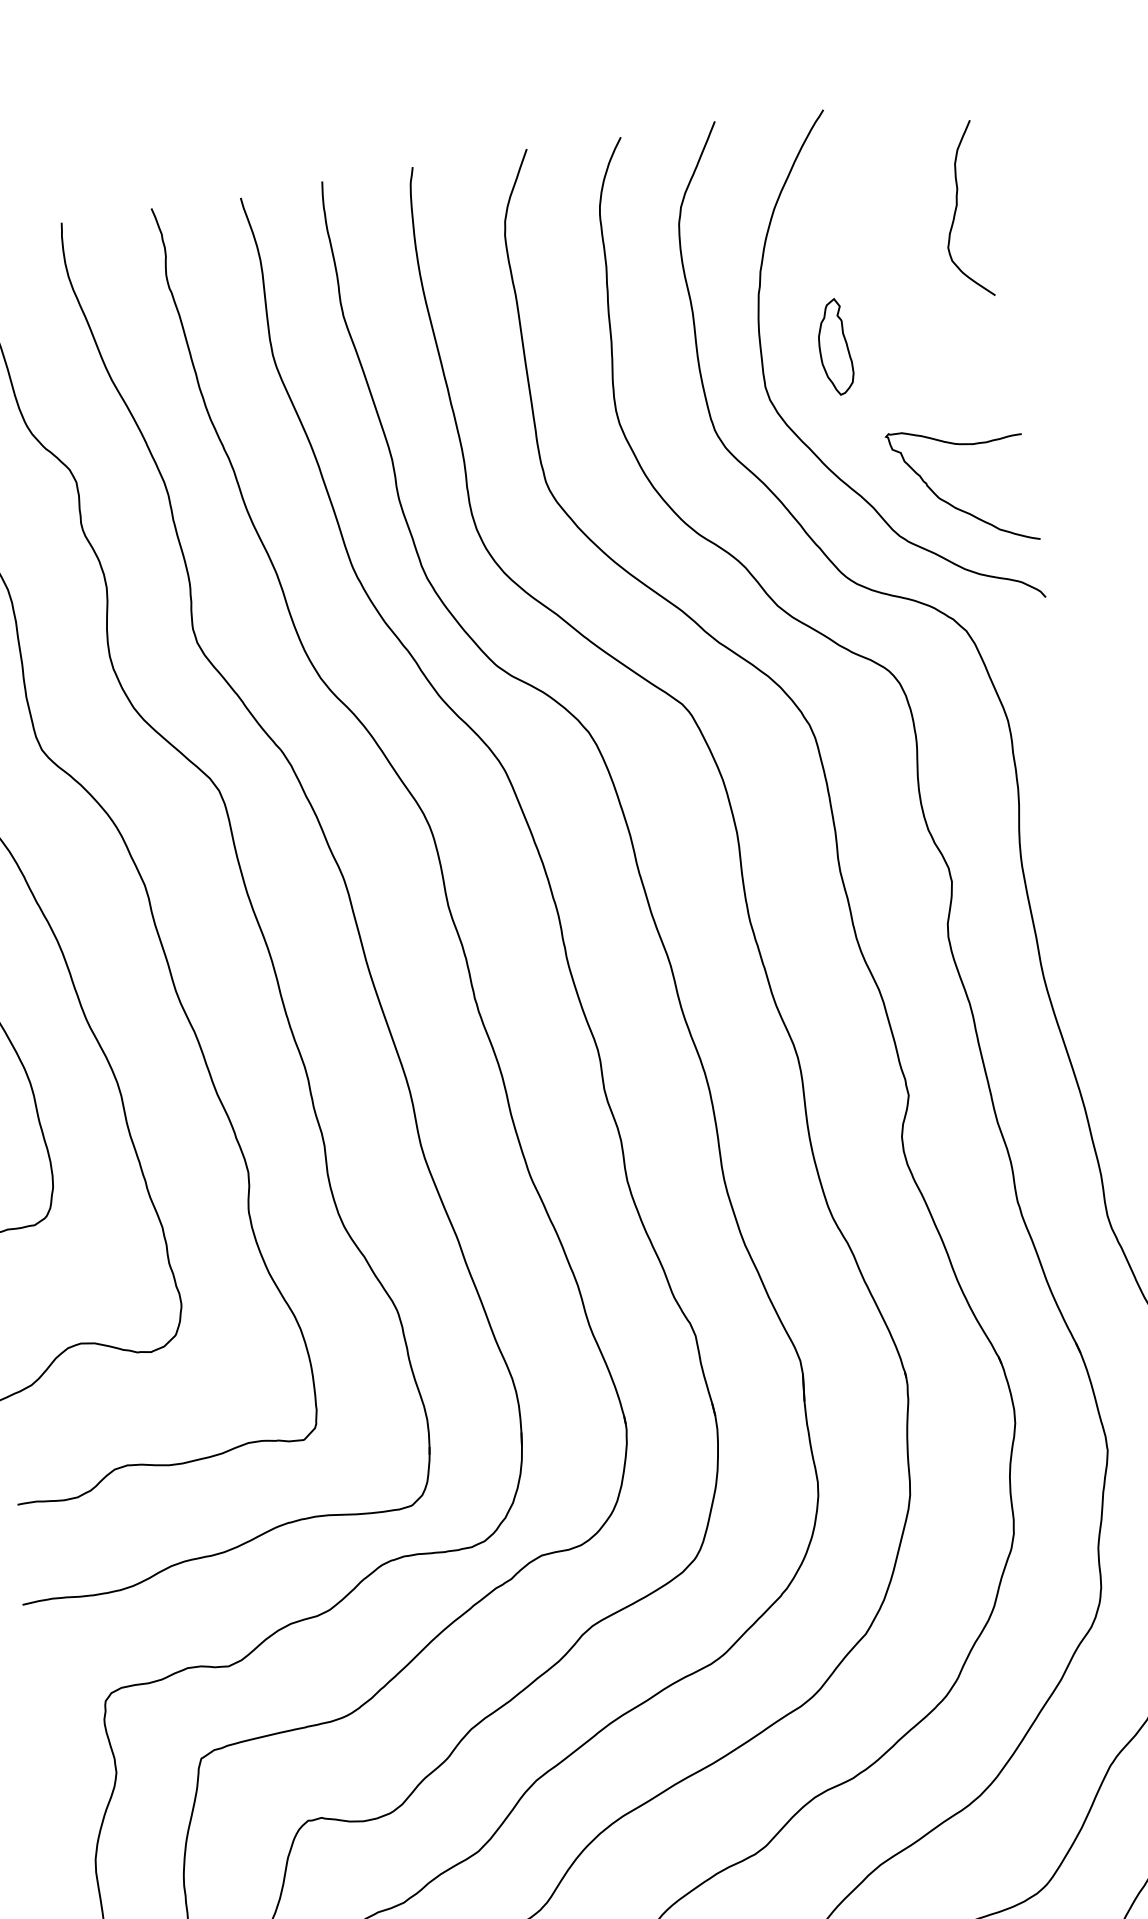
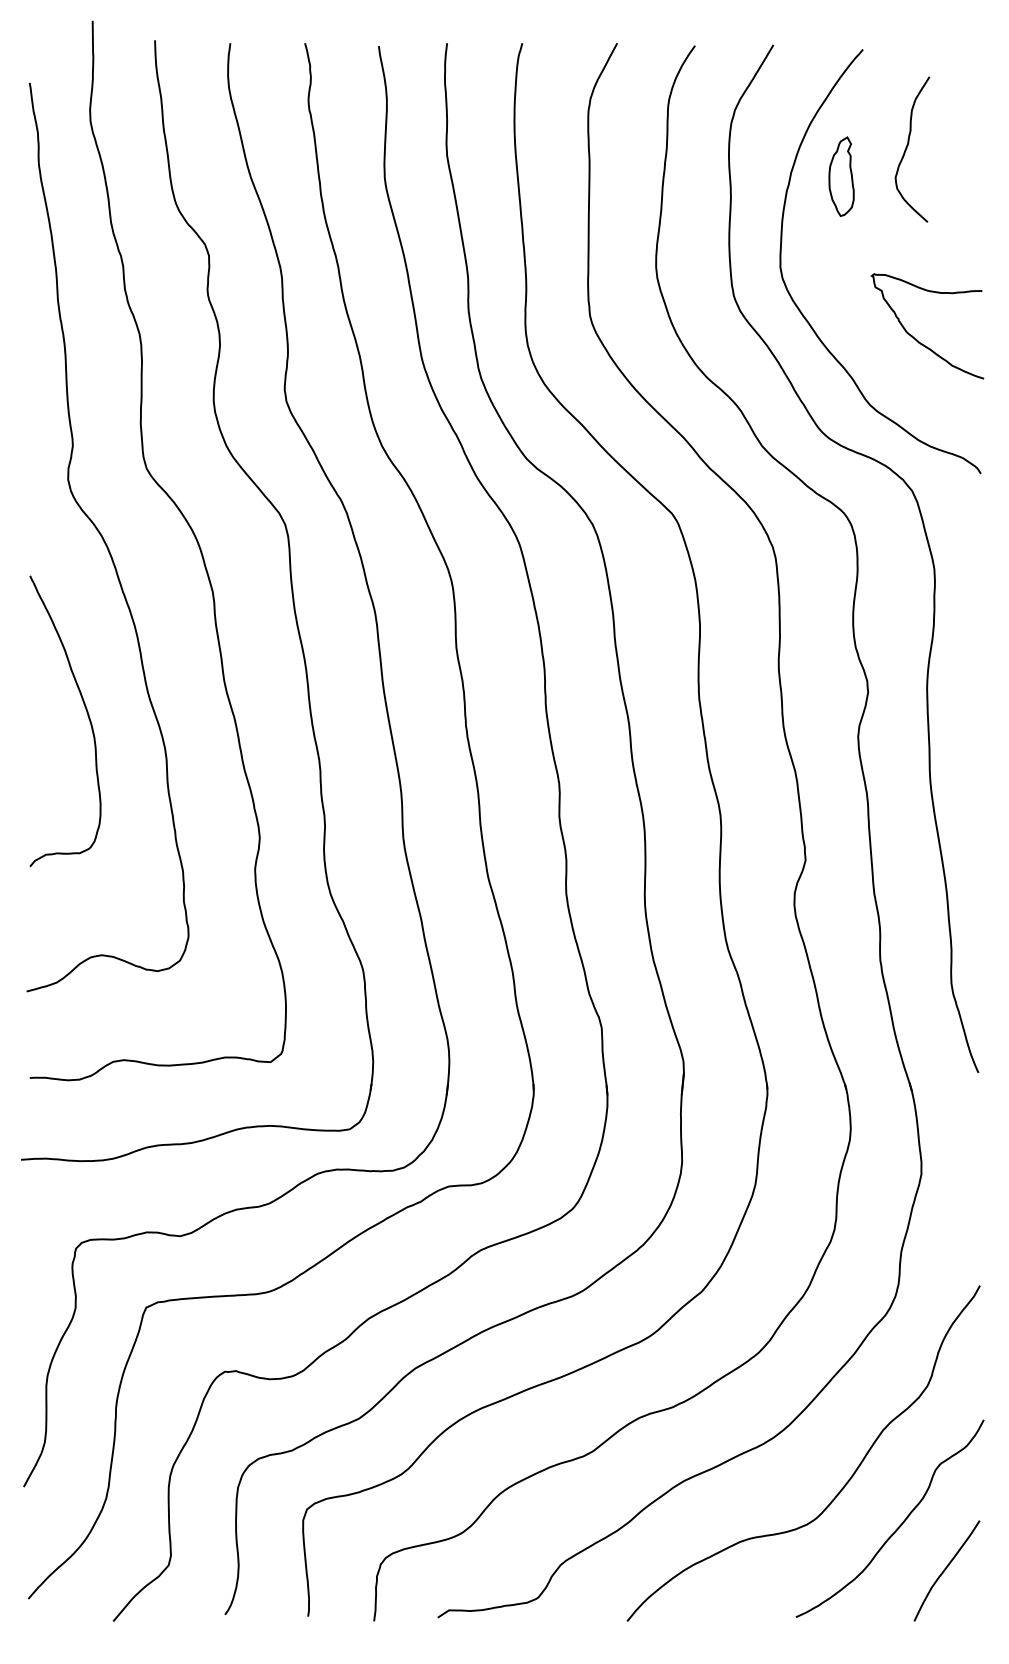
curve: (956, 210) -> (907, 148), moved
part: (834, 347) -> (841, 176), moved
curve: (953, 504) -> (917, 339), moved

